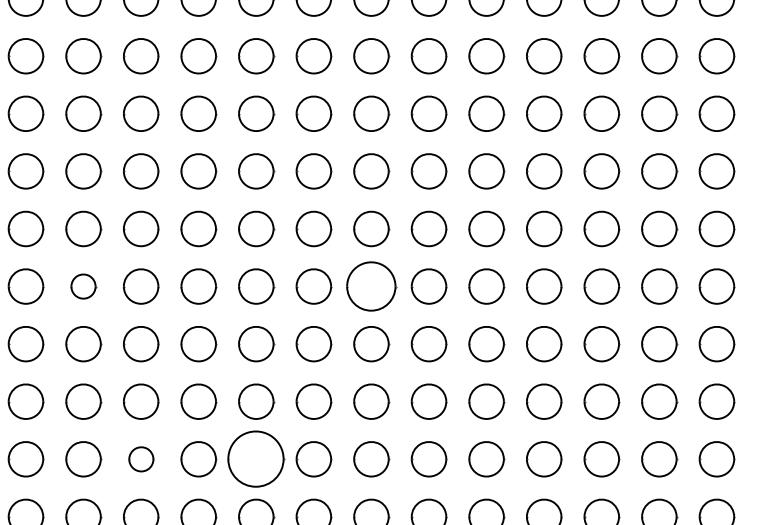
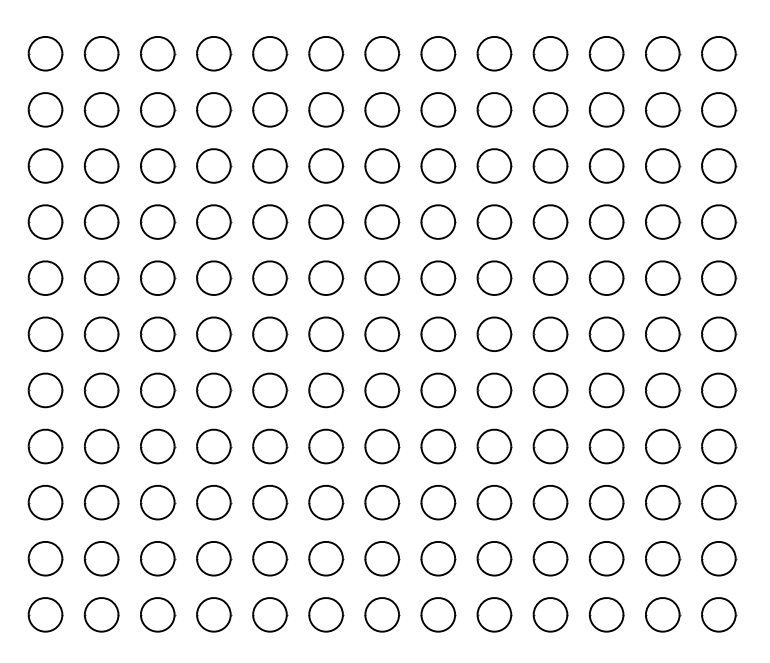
part: (83, 286) -> (101, 390), size x1.43
part: (371, 286) -> (382, 390), size x0.71
part: (141, 459) -> (158, 558), size x1.43
part: (256, 459) -> (270, 558), size x0.62

